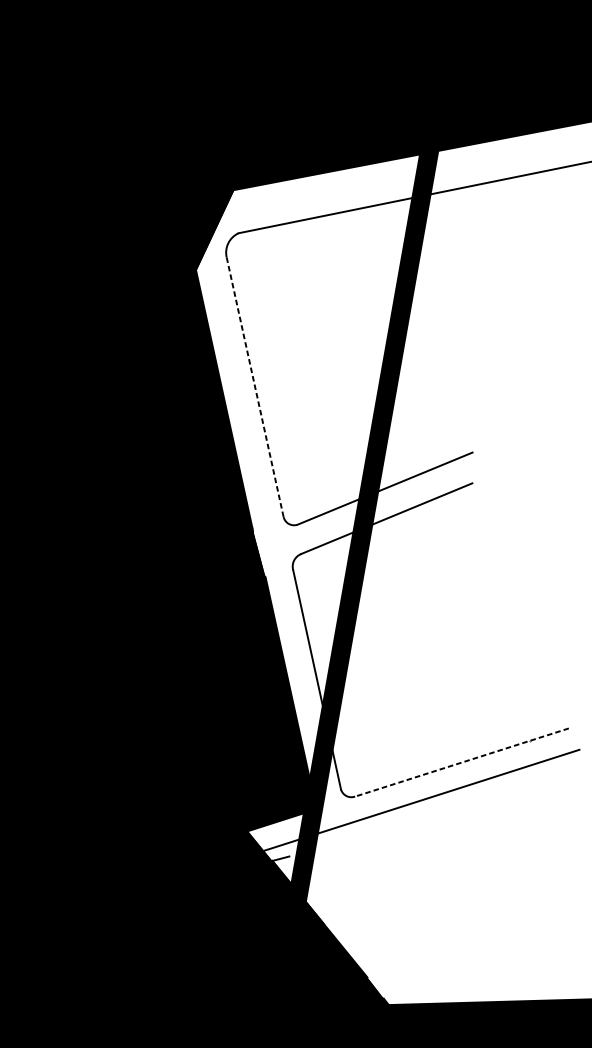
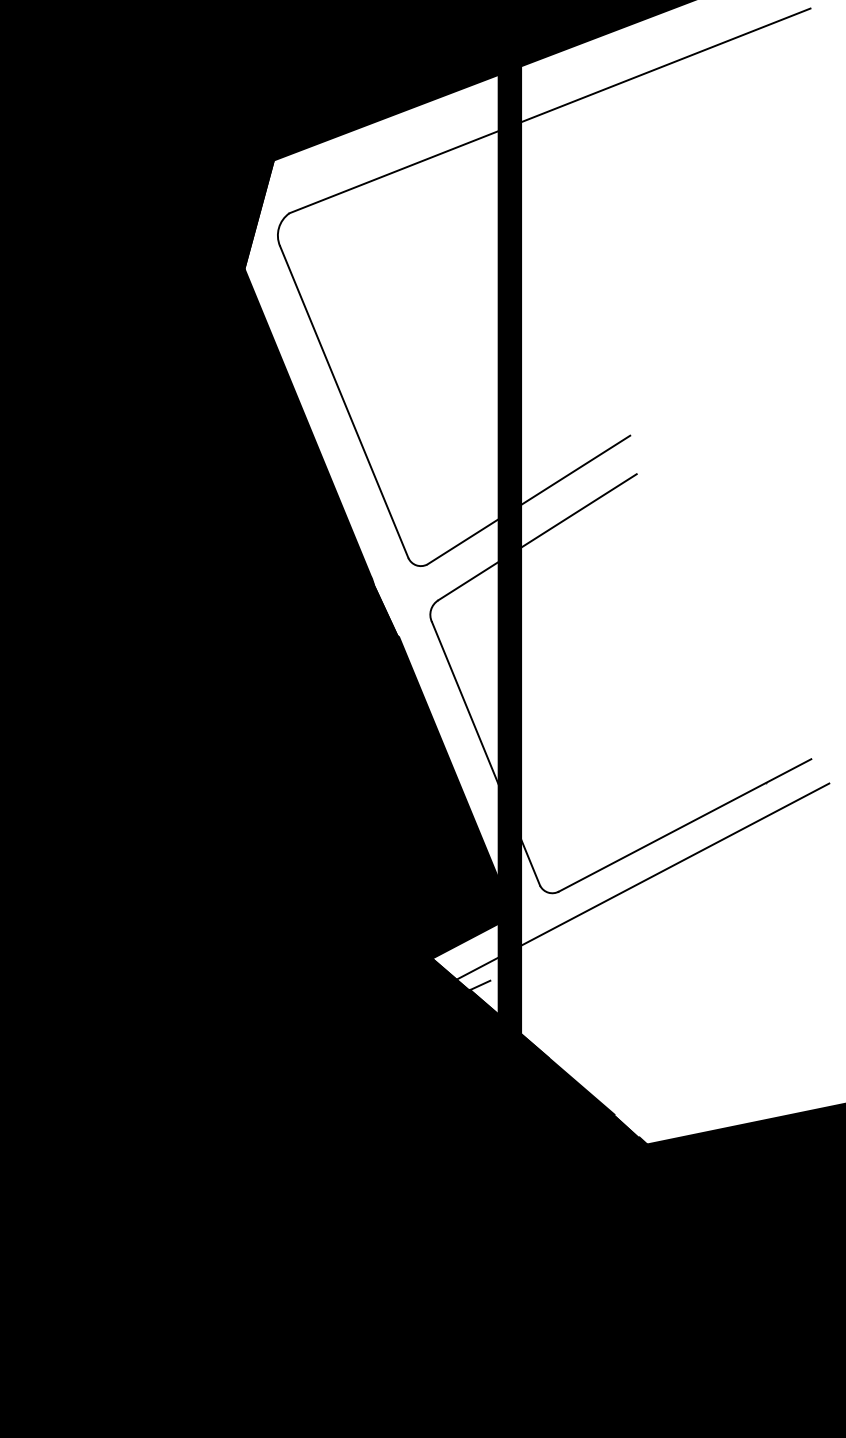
line: (255, 387) -> (344, 402), dashed -> solid
line: (461, 762) -> (684, 825), dashed -> solid

